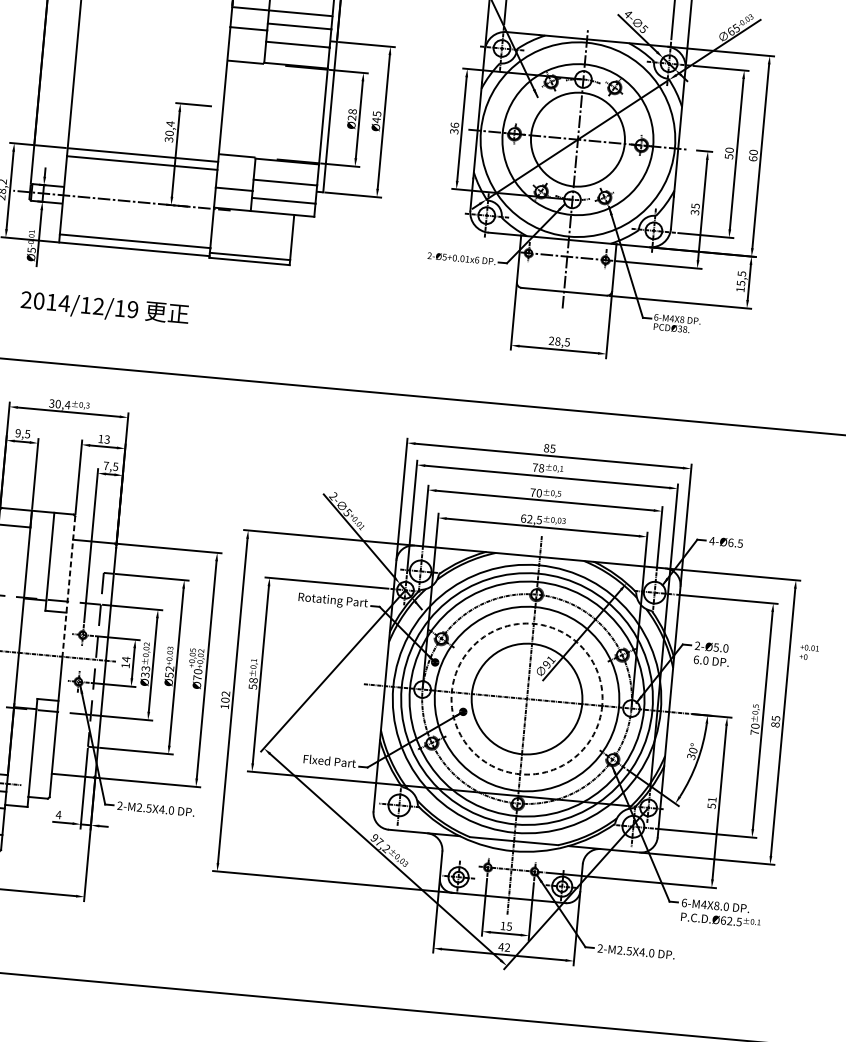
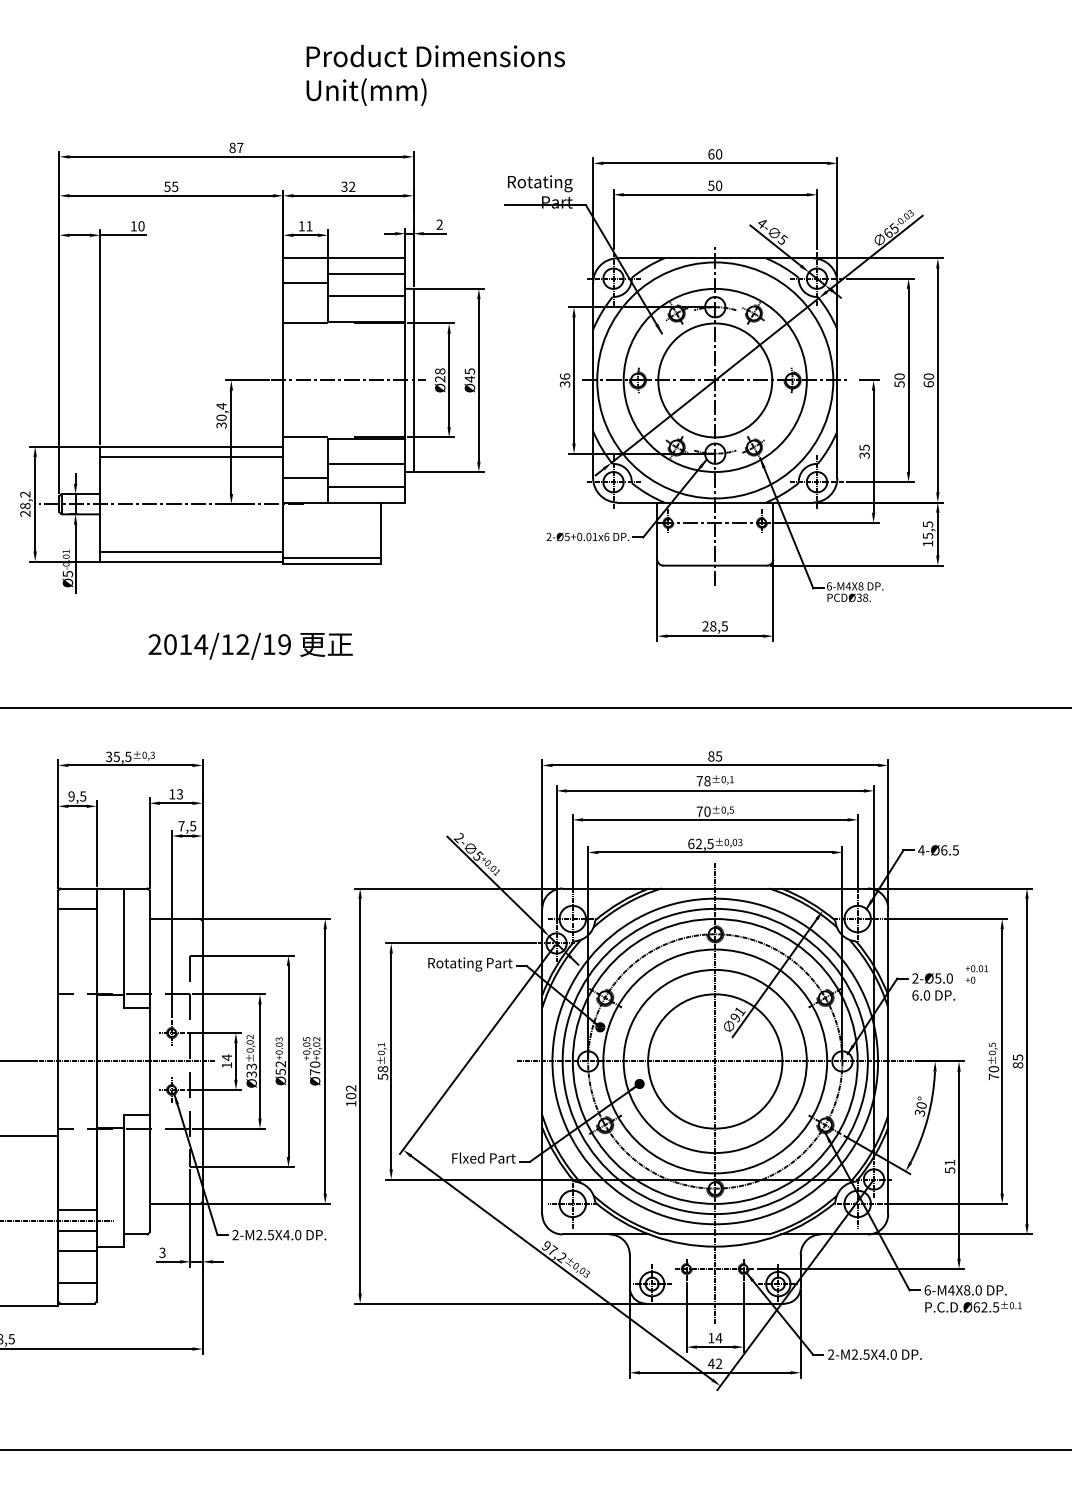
line: (276, 112) -> (348, 380), added
text: (104, 307) -> (250, 645), moved
text: (62, 404) -> (122, 756), 30,4 -> 35,5
line: (68, 586) -> (149, 976), dashed -> solid
text: (808, 652) -> (976, 974), moved
circle: (526, 699) -> (714, 1061), dashed -> solid
text: (58, 814) -> (162, 1252), 4 -> 3
text: (508, 926) -> (718, 1338), 15 -> 14

